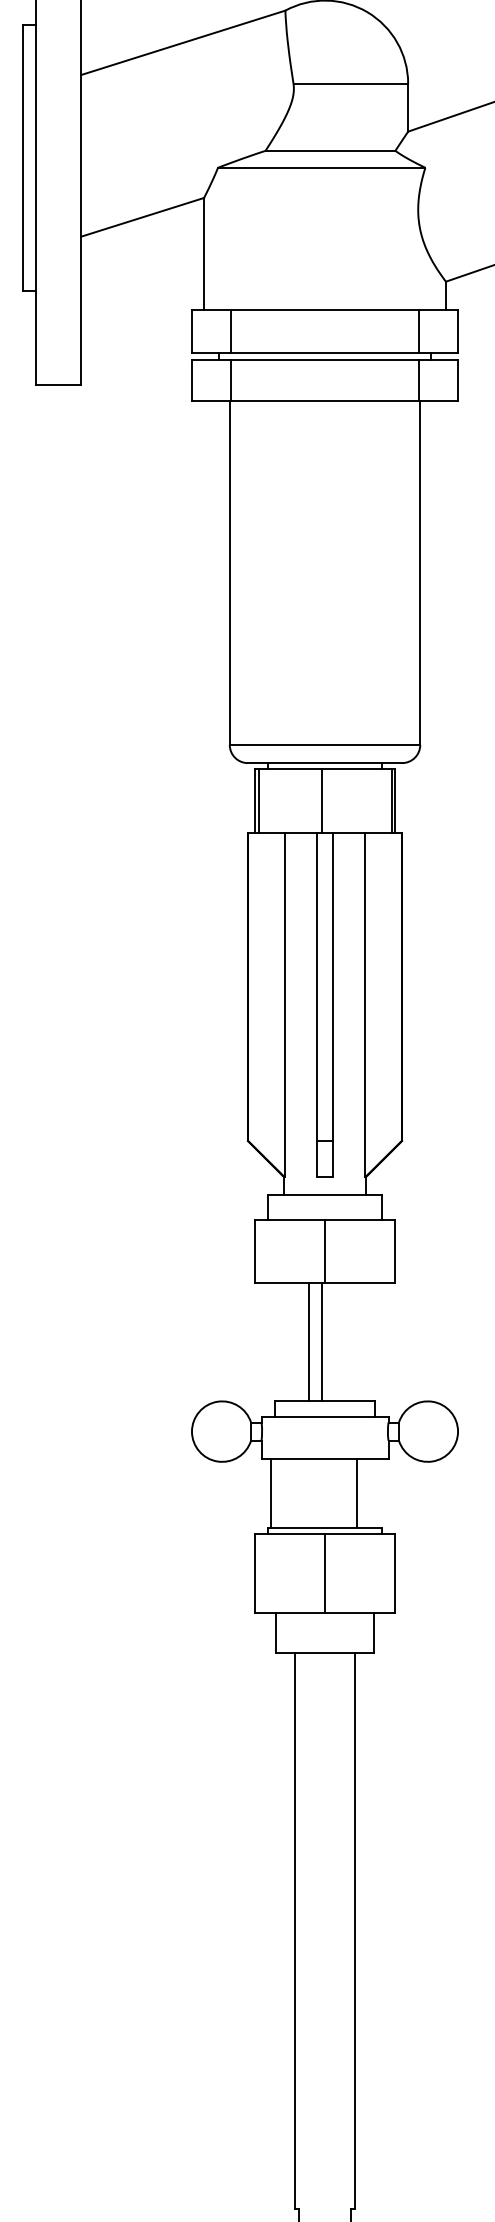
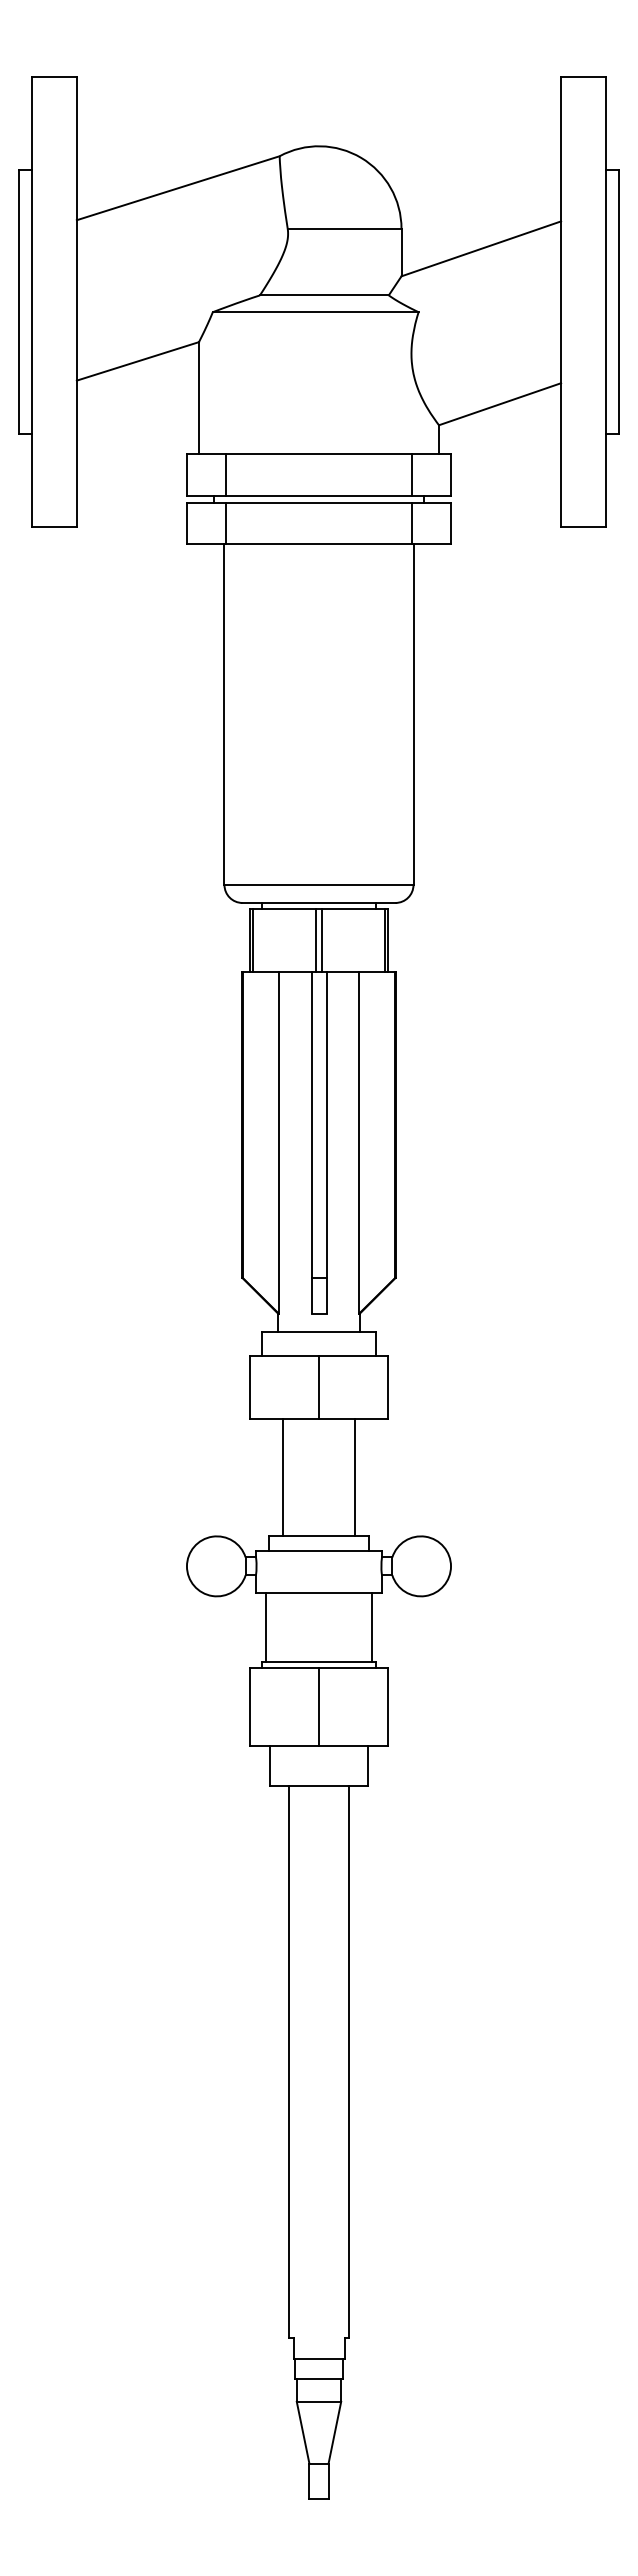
line: (328, 799) -> (322, 939), added
line: (308, 1342) -> (282, 1477), moved
line: (322, 1342) -> (355, 1477), moved
line: (356, 1493) -> (372, 1627), moved

